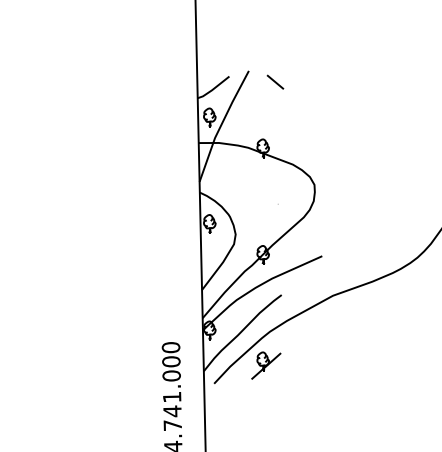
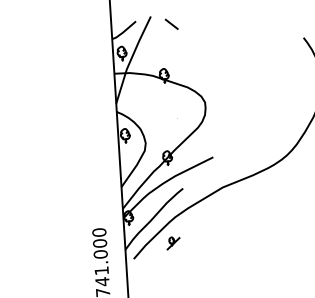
part: (266, 365) -> (173, 243), size x0.6

